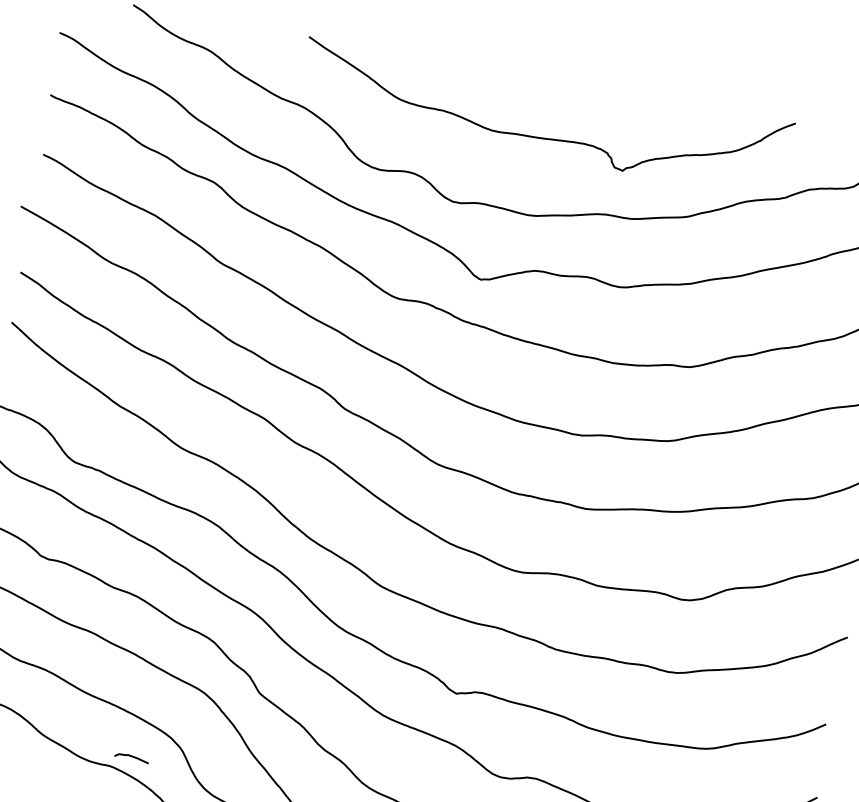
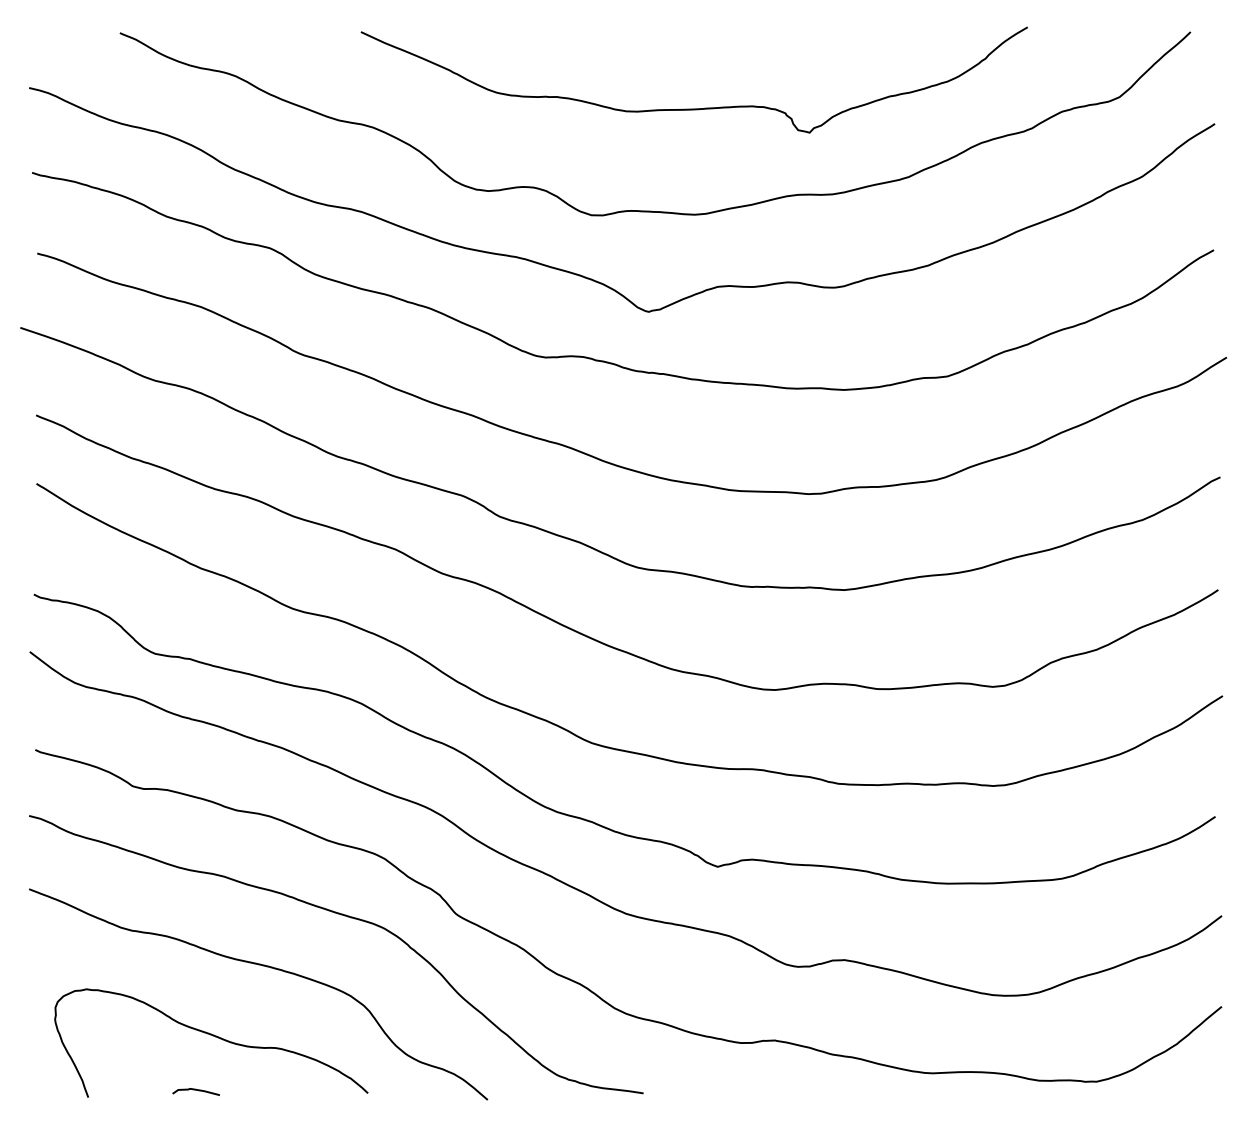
curve: (131, 756) -> (195, 1090), moved

